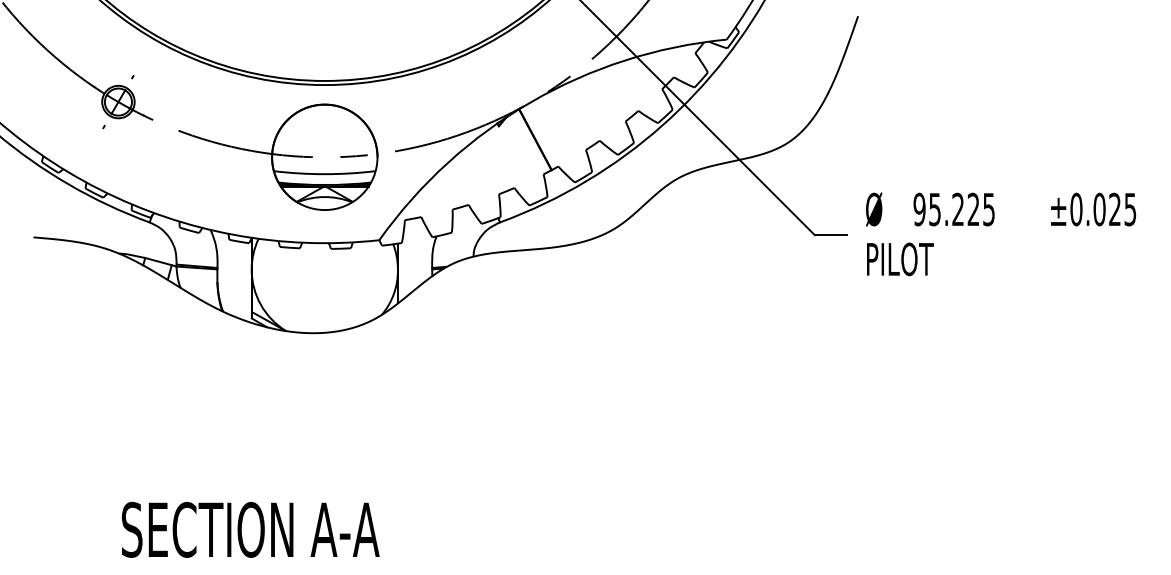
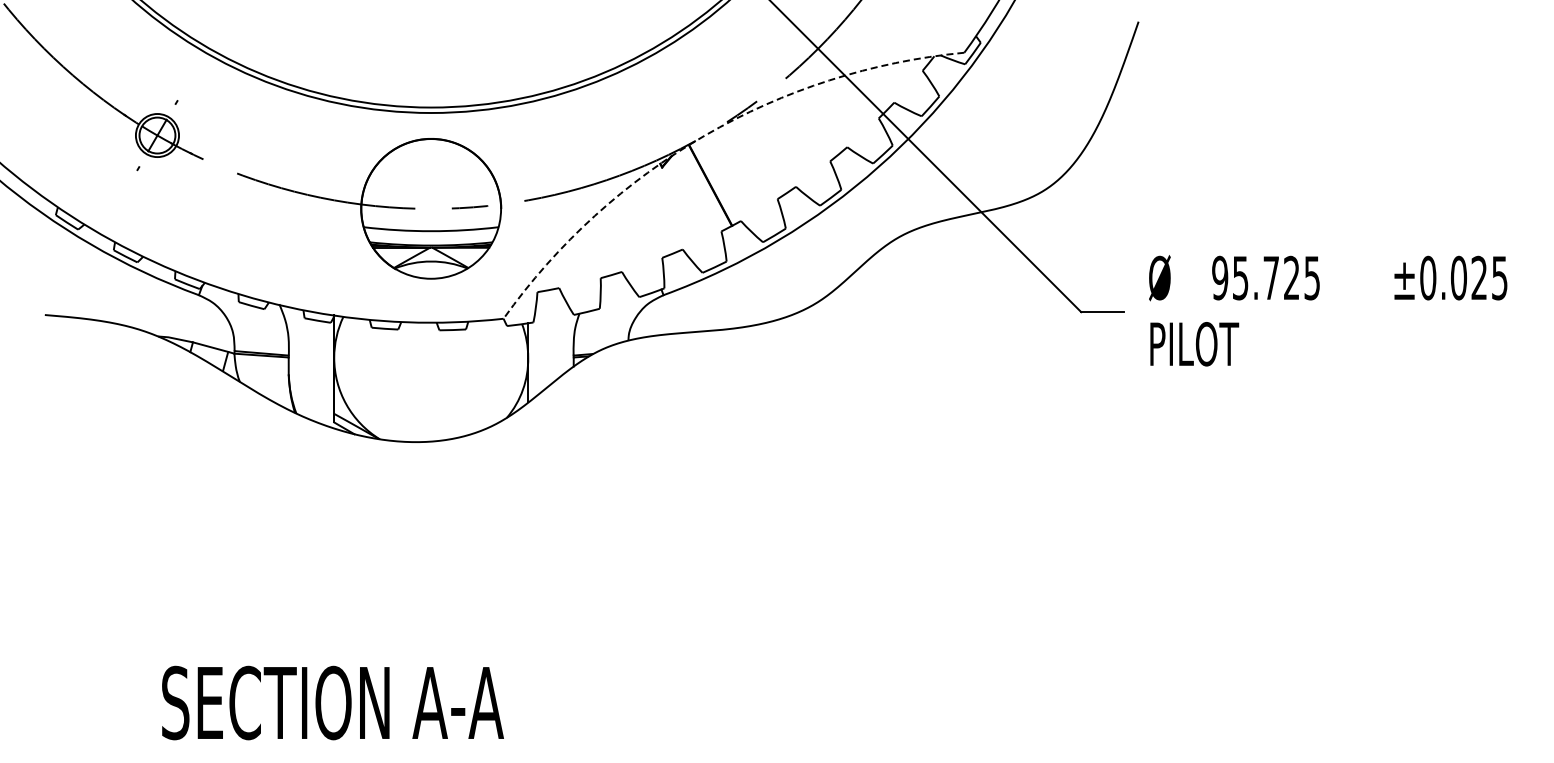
arc: (530, 102) -> (704, 135), solid -> dashed
text: (957, 209) -> (1270, 277), 95.225 -> 95.725

